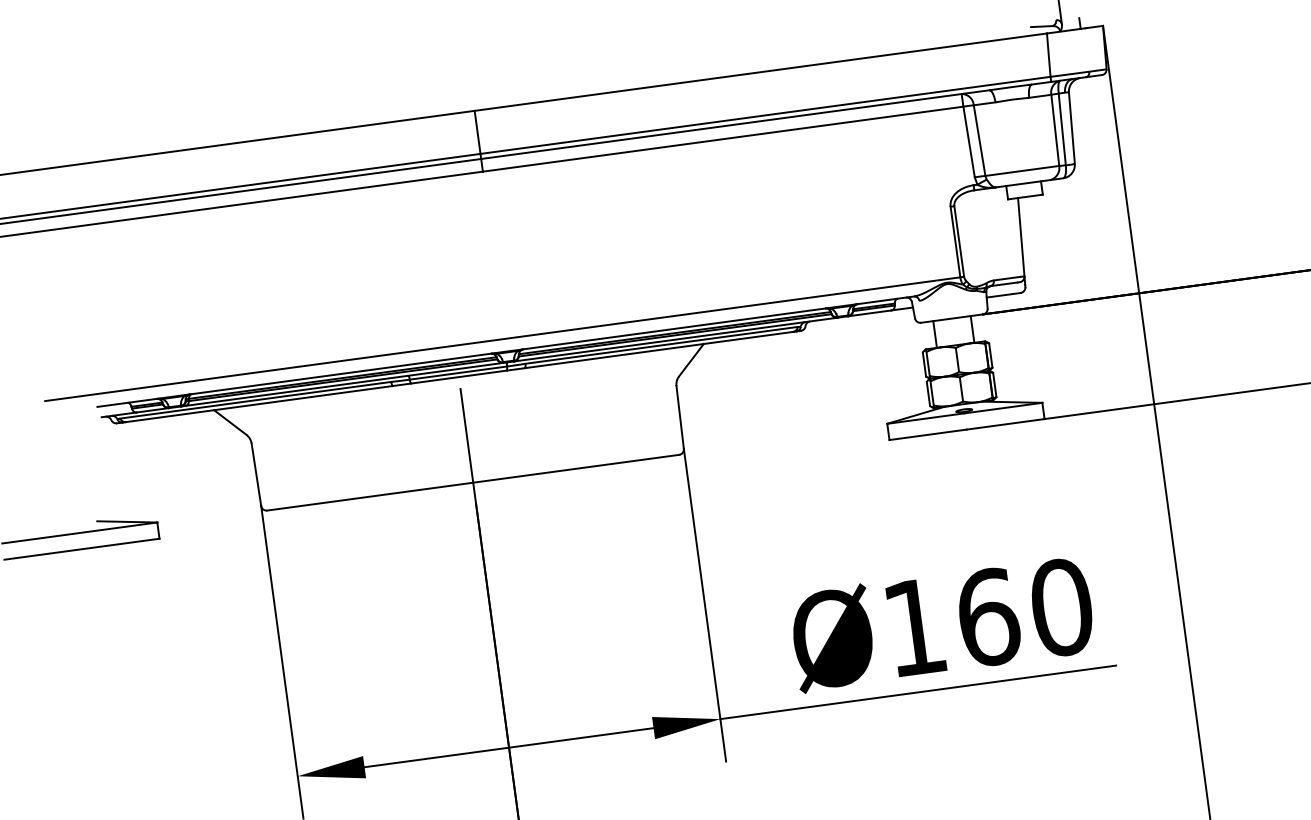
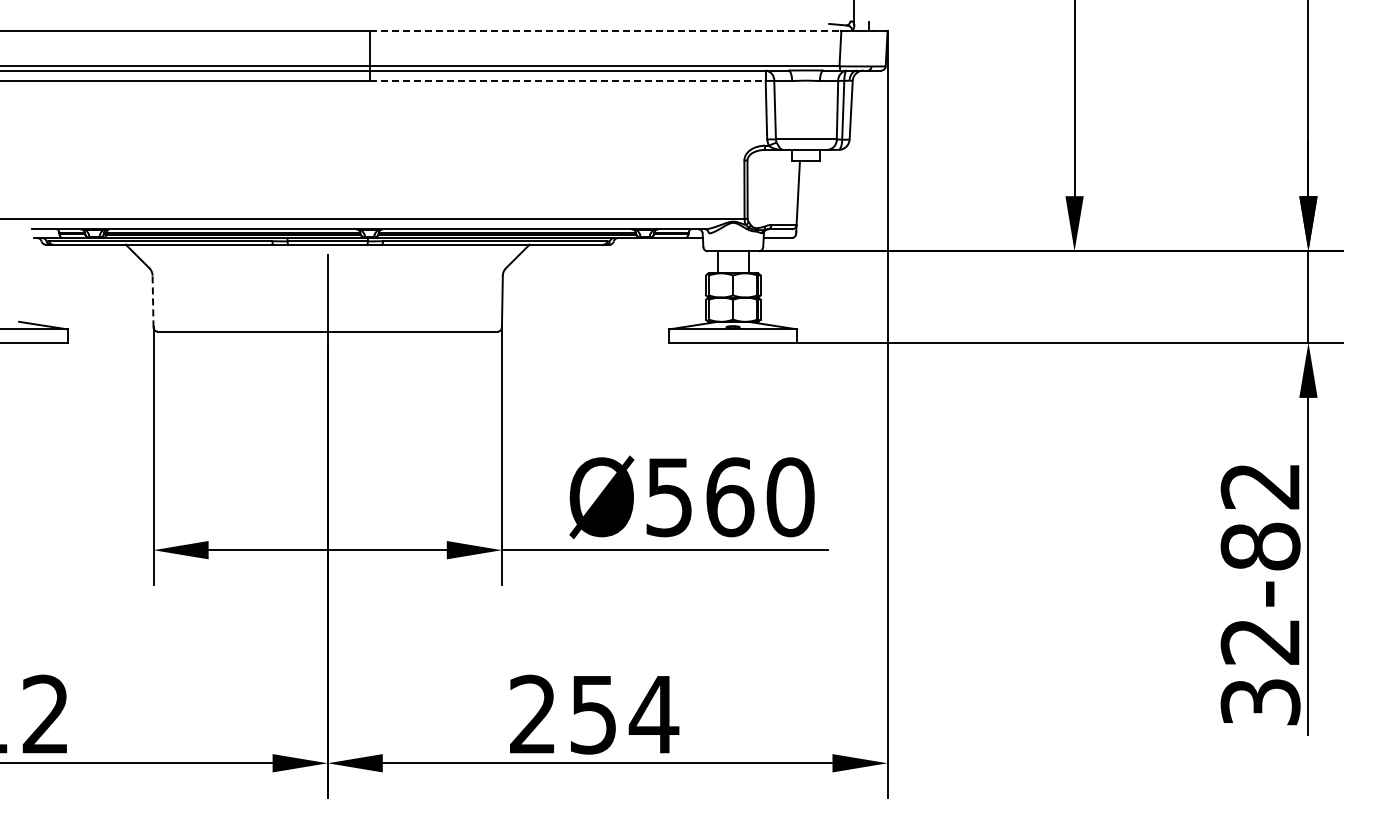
line: (760, 71) -> (605, 30), solid -> dashed
line: (724, 139) -> (568, 81), solid -> dashed
line: (256, 474) -> (153, 301), solid -> dashed
text: (913, 627) -> (668, 497), Ø160 -> Ø560

